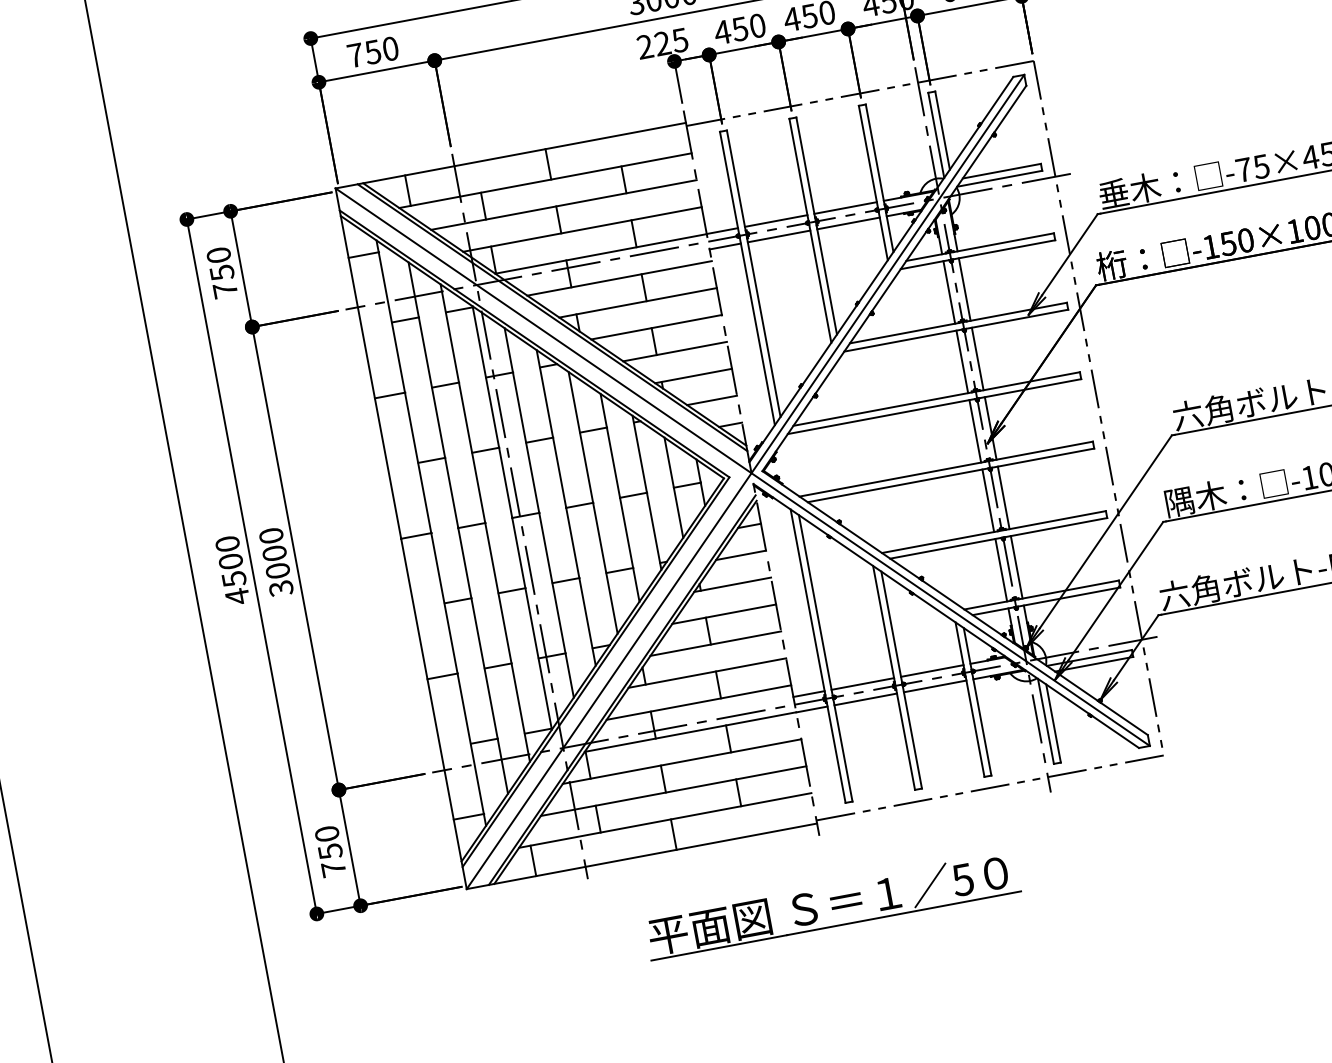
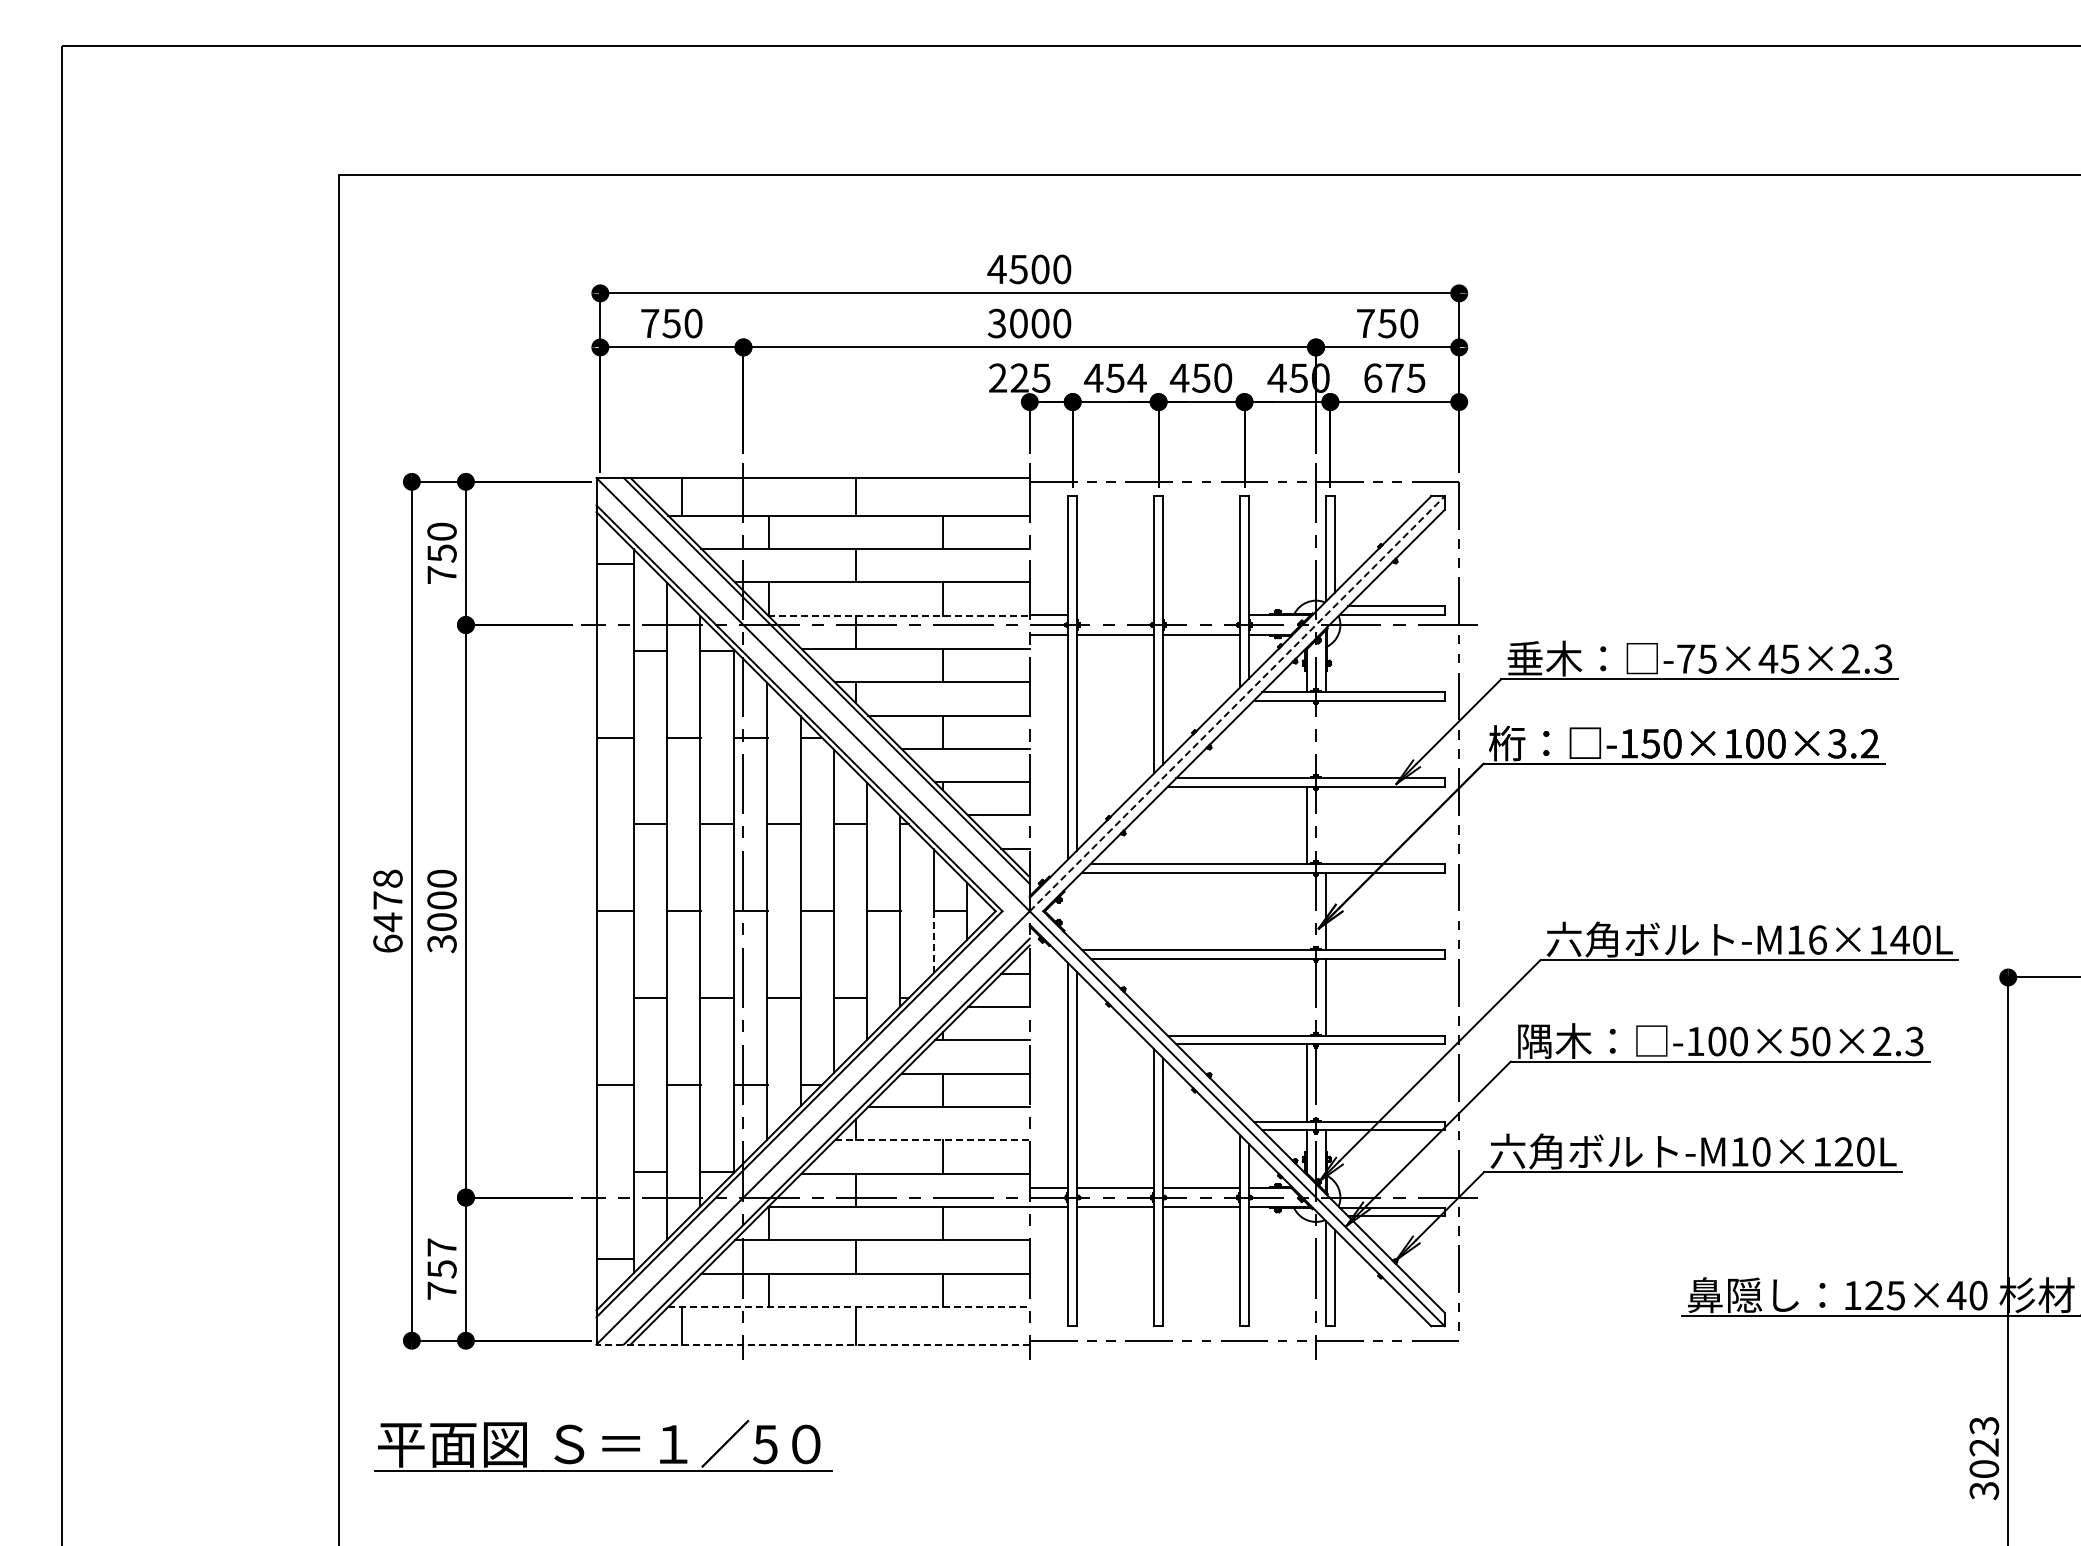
text: (757, 25) -> (1136, 377), 450 -> 454
line: (845, 208) -> (1201, 615), removed
line: (776, 221) -> (1115, 615), removed
line: (601, 253) -> (899, 615), solid -> dashed
line: (888, 273) -> (1237, 703), solid -> dashed
line: (964, 289) -> (1325, 739), removed
line: (949, 292) -> (1306, 739), removed
line: (977, 359) -> (1325, 825), removed
line: (975, 430) -> (1306, 910), removed
line: (988, 500) -> (1306, 996), removed
line: (678, 513) -> (933, 942), solid -> dashed
line: (1016, 566) -> (1325, 1082), removed
text: (232, 570) -> (387, 911), 4500 -> 6478
line: (707, 673) -> (932, 1140), solid -> dashed
line: (665, 820) -> (849, 1306), solid -> dashed
text: (326, 834) -> (441, 1247), 750 -> 757
line: (642, 856) -> (813, 1344), solid -> dashed
part: (832, 905) -> (603, 1445), moved

